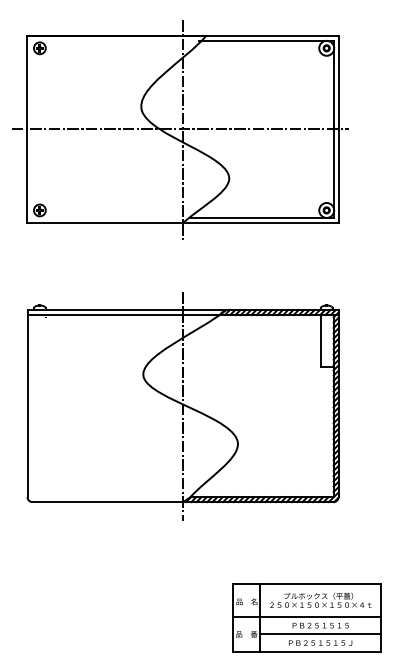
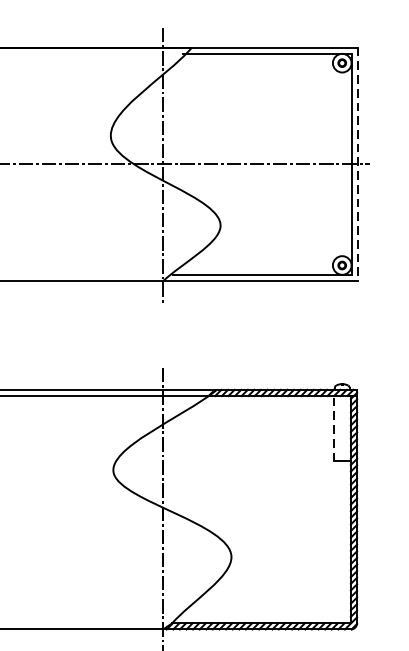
line: (339, 129) -> (358, 164), solid -> dashed
line: (320, 340) -> (334, 427), solid -> dashed

